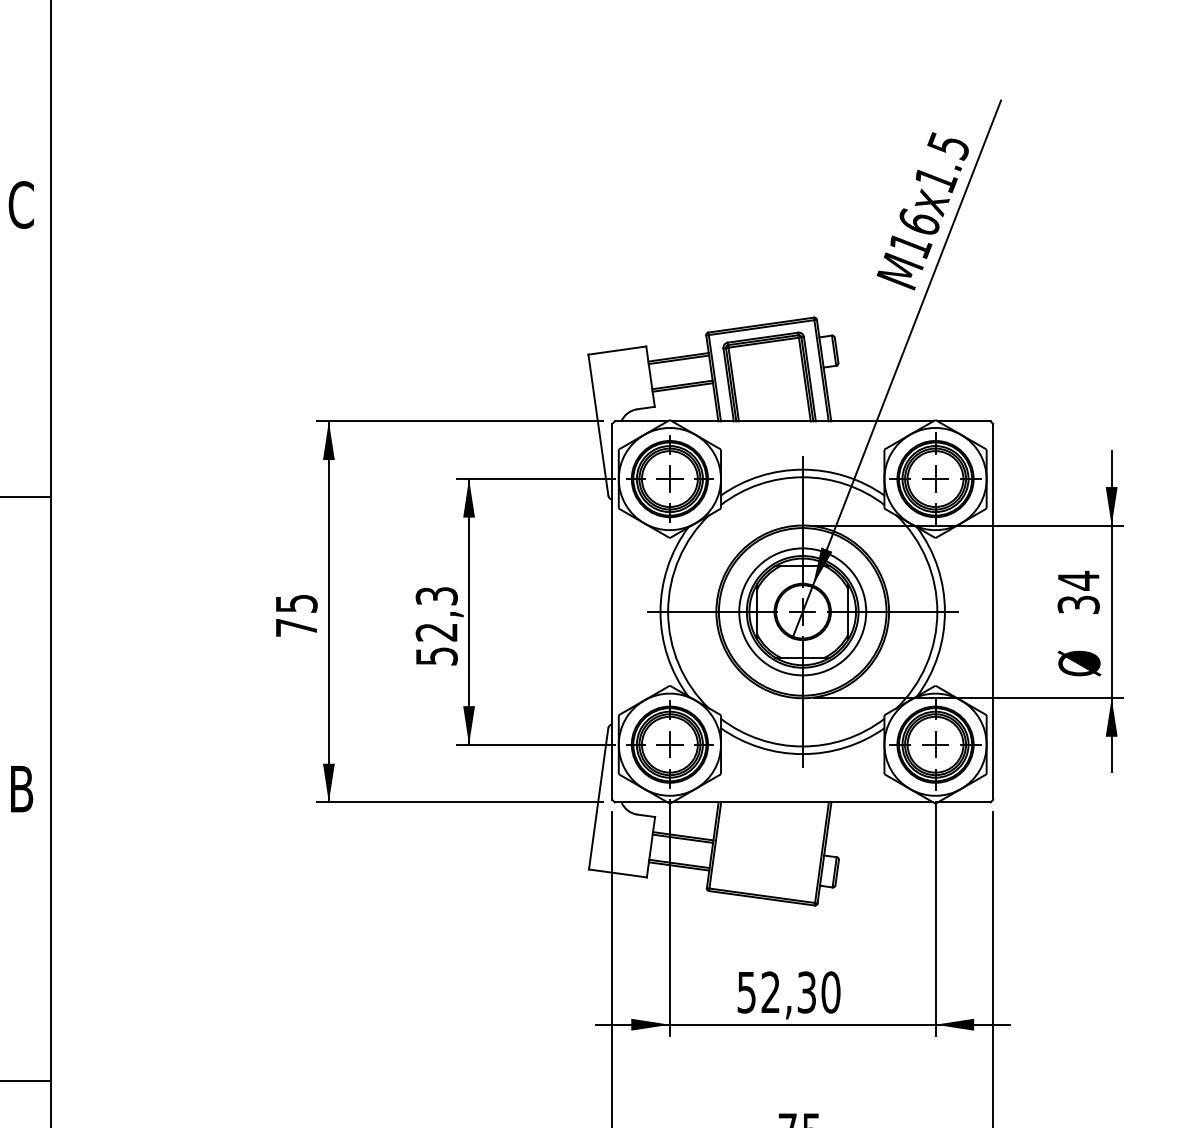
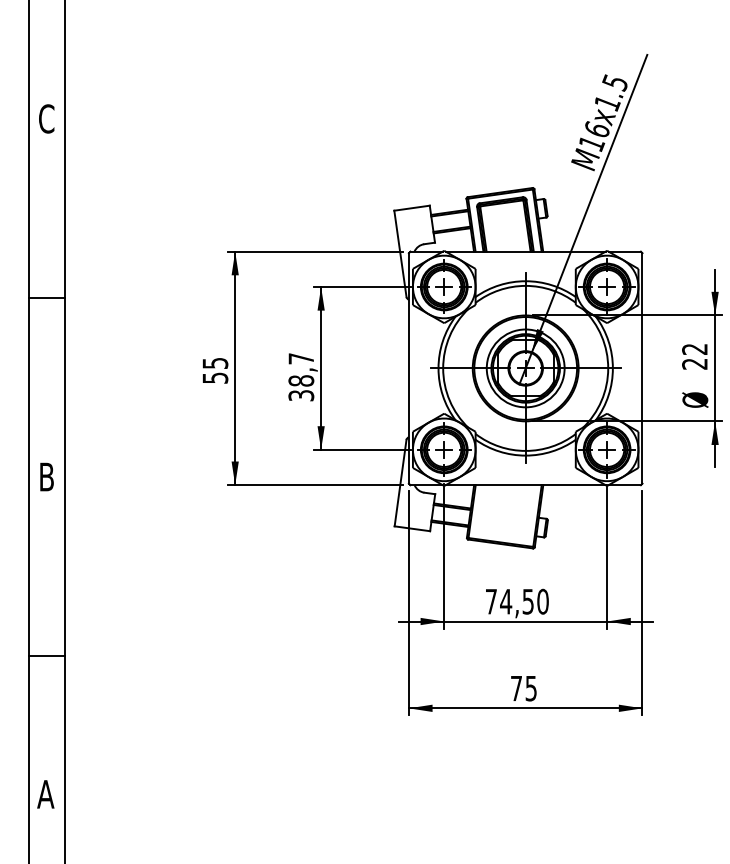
text: (1078, 592) -> (694, 356), 34 -> 22
text: (437, 625) -> (301, 376), 52,3 -> 38,7
text: (296, 626) -> (215, 377), 75 -> 55
text: (776, 992) -> (509, 601), 52,30 -> 74,50

